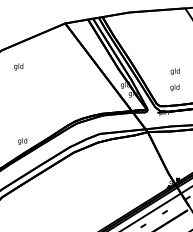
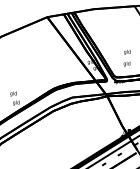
text: (18, 66) -> (13, 93), moved

